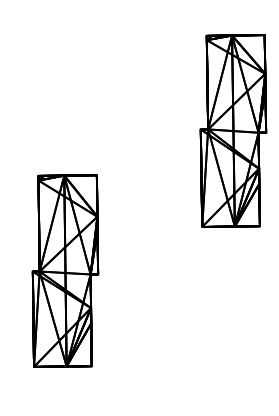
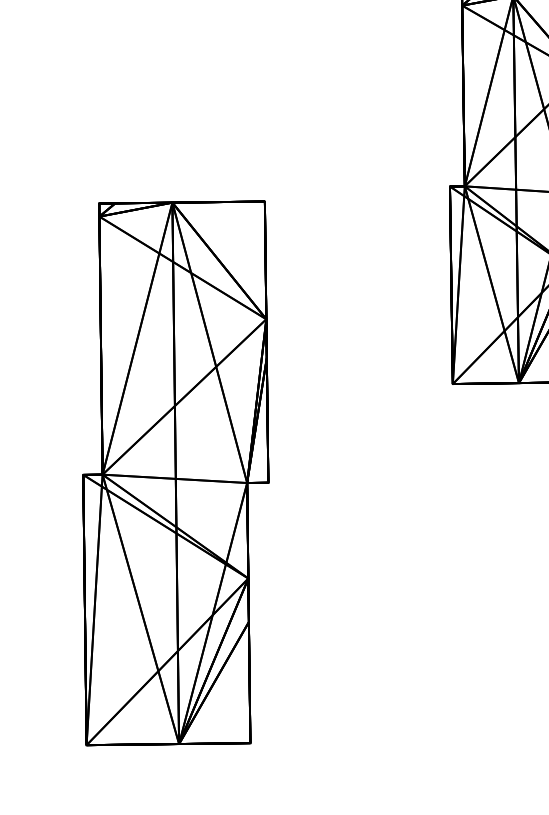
part: (65, 270) -> (175, 472), size x1.4

